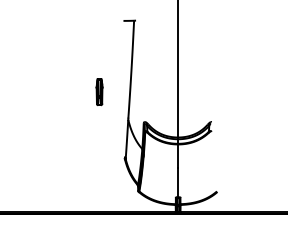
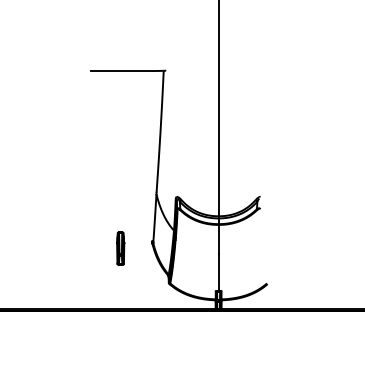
line: (99, 21) -> (120, 71), added
part: (99, 91) -> (120, 248), moved

